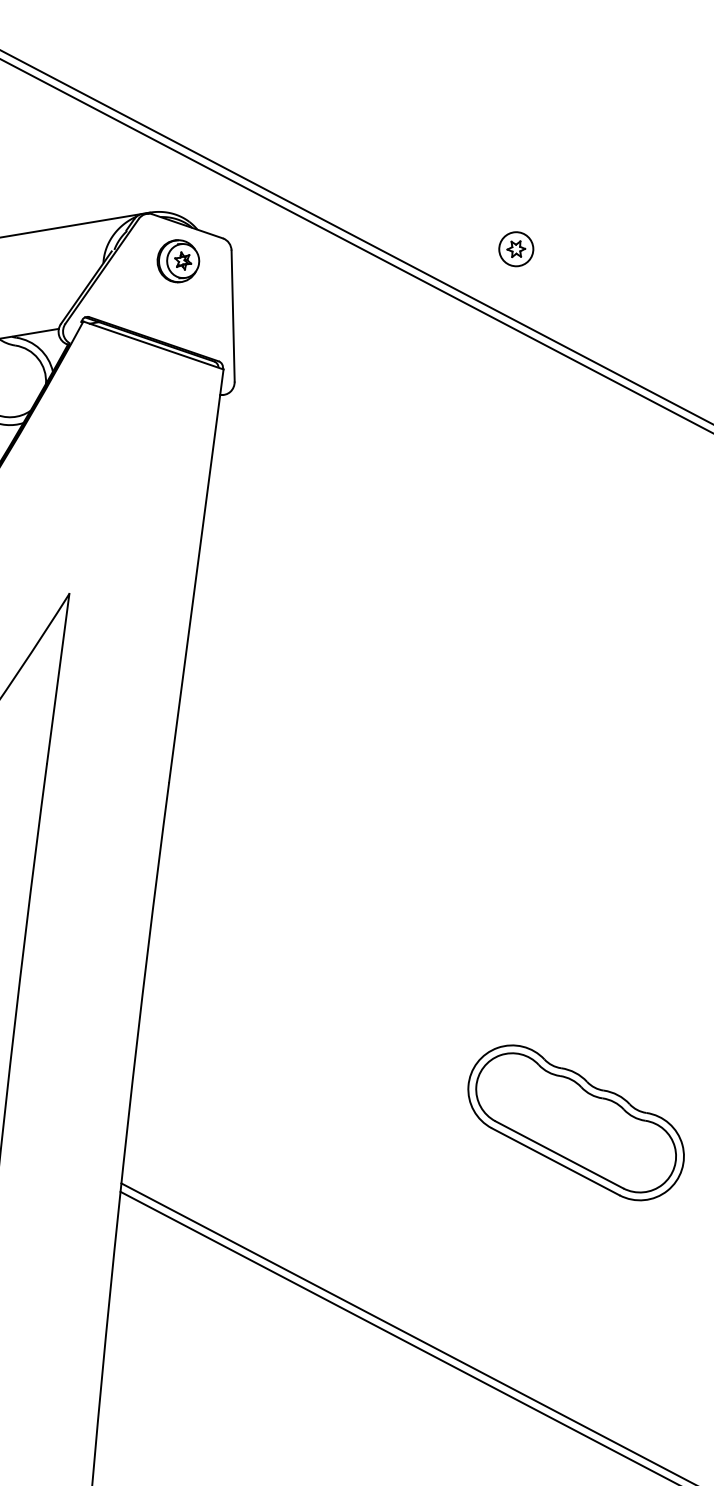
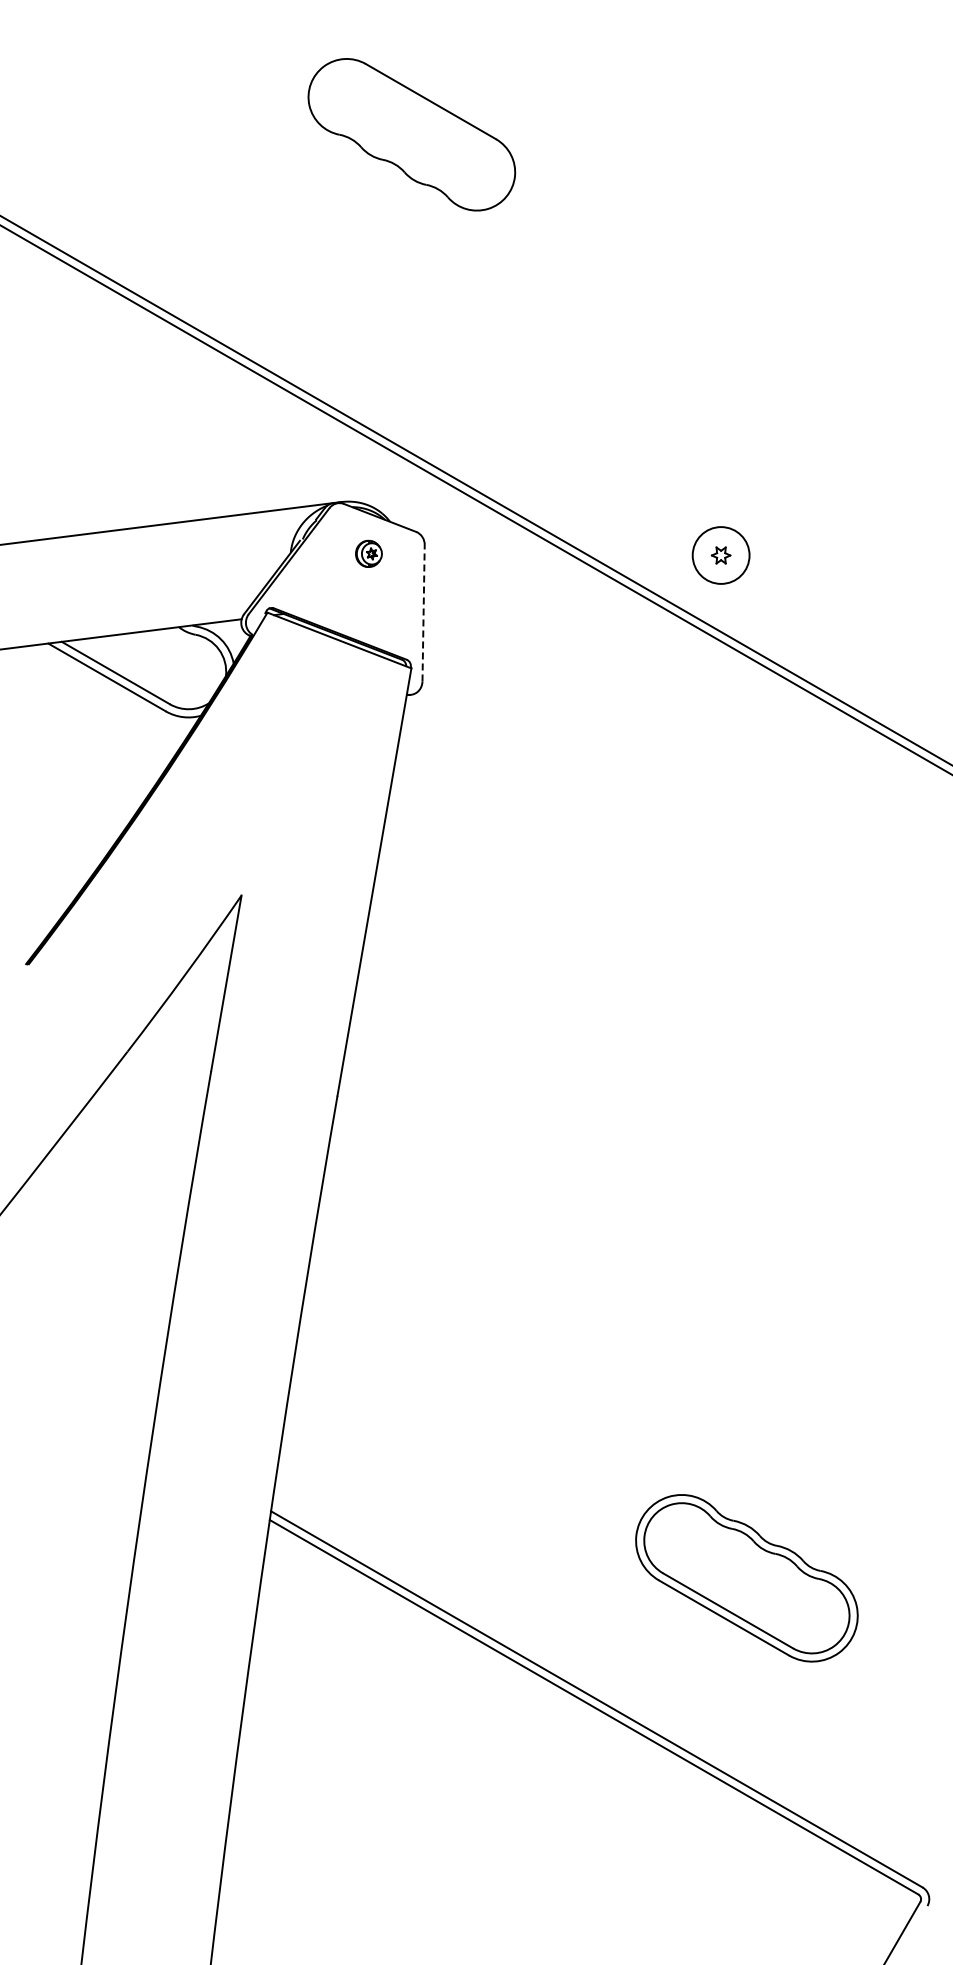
circle: (515, 249) -> (720, 555), size x1.6
part: (177, 260) -> (368, 553), size x0.6
line: (233, 315) -> (423, 612), solid -> dashed
part: (575, 1123) -> (746, 1578), moved

